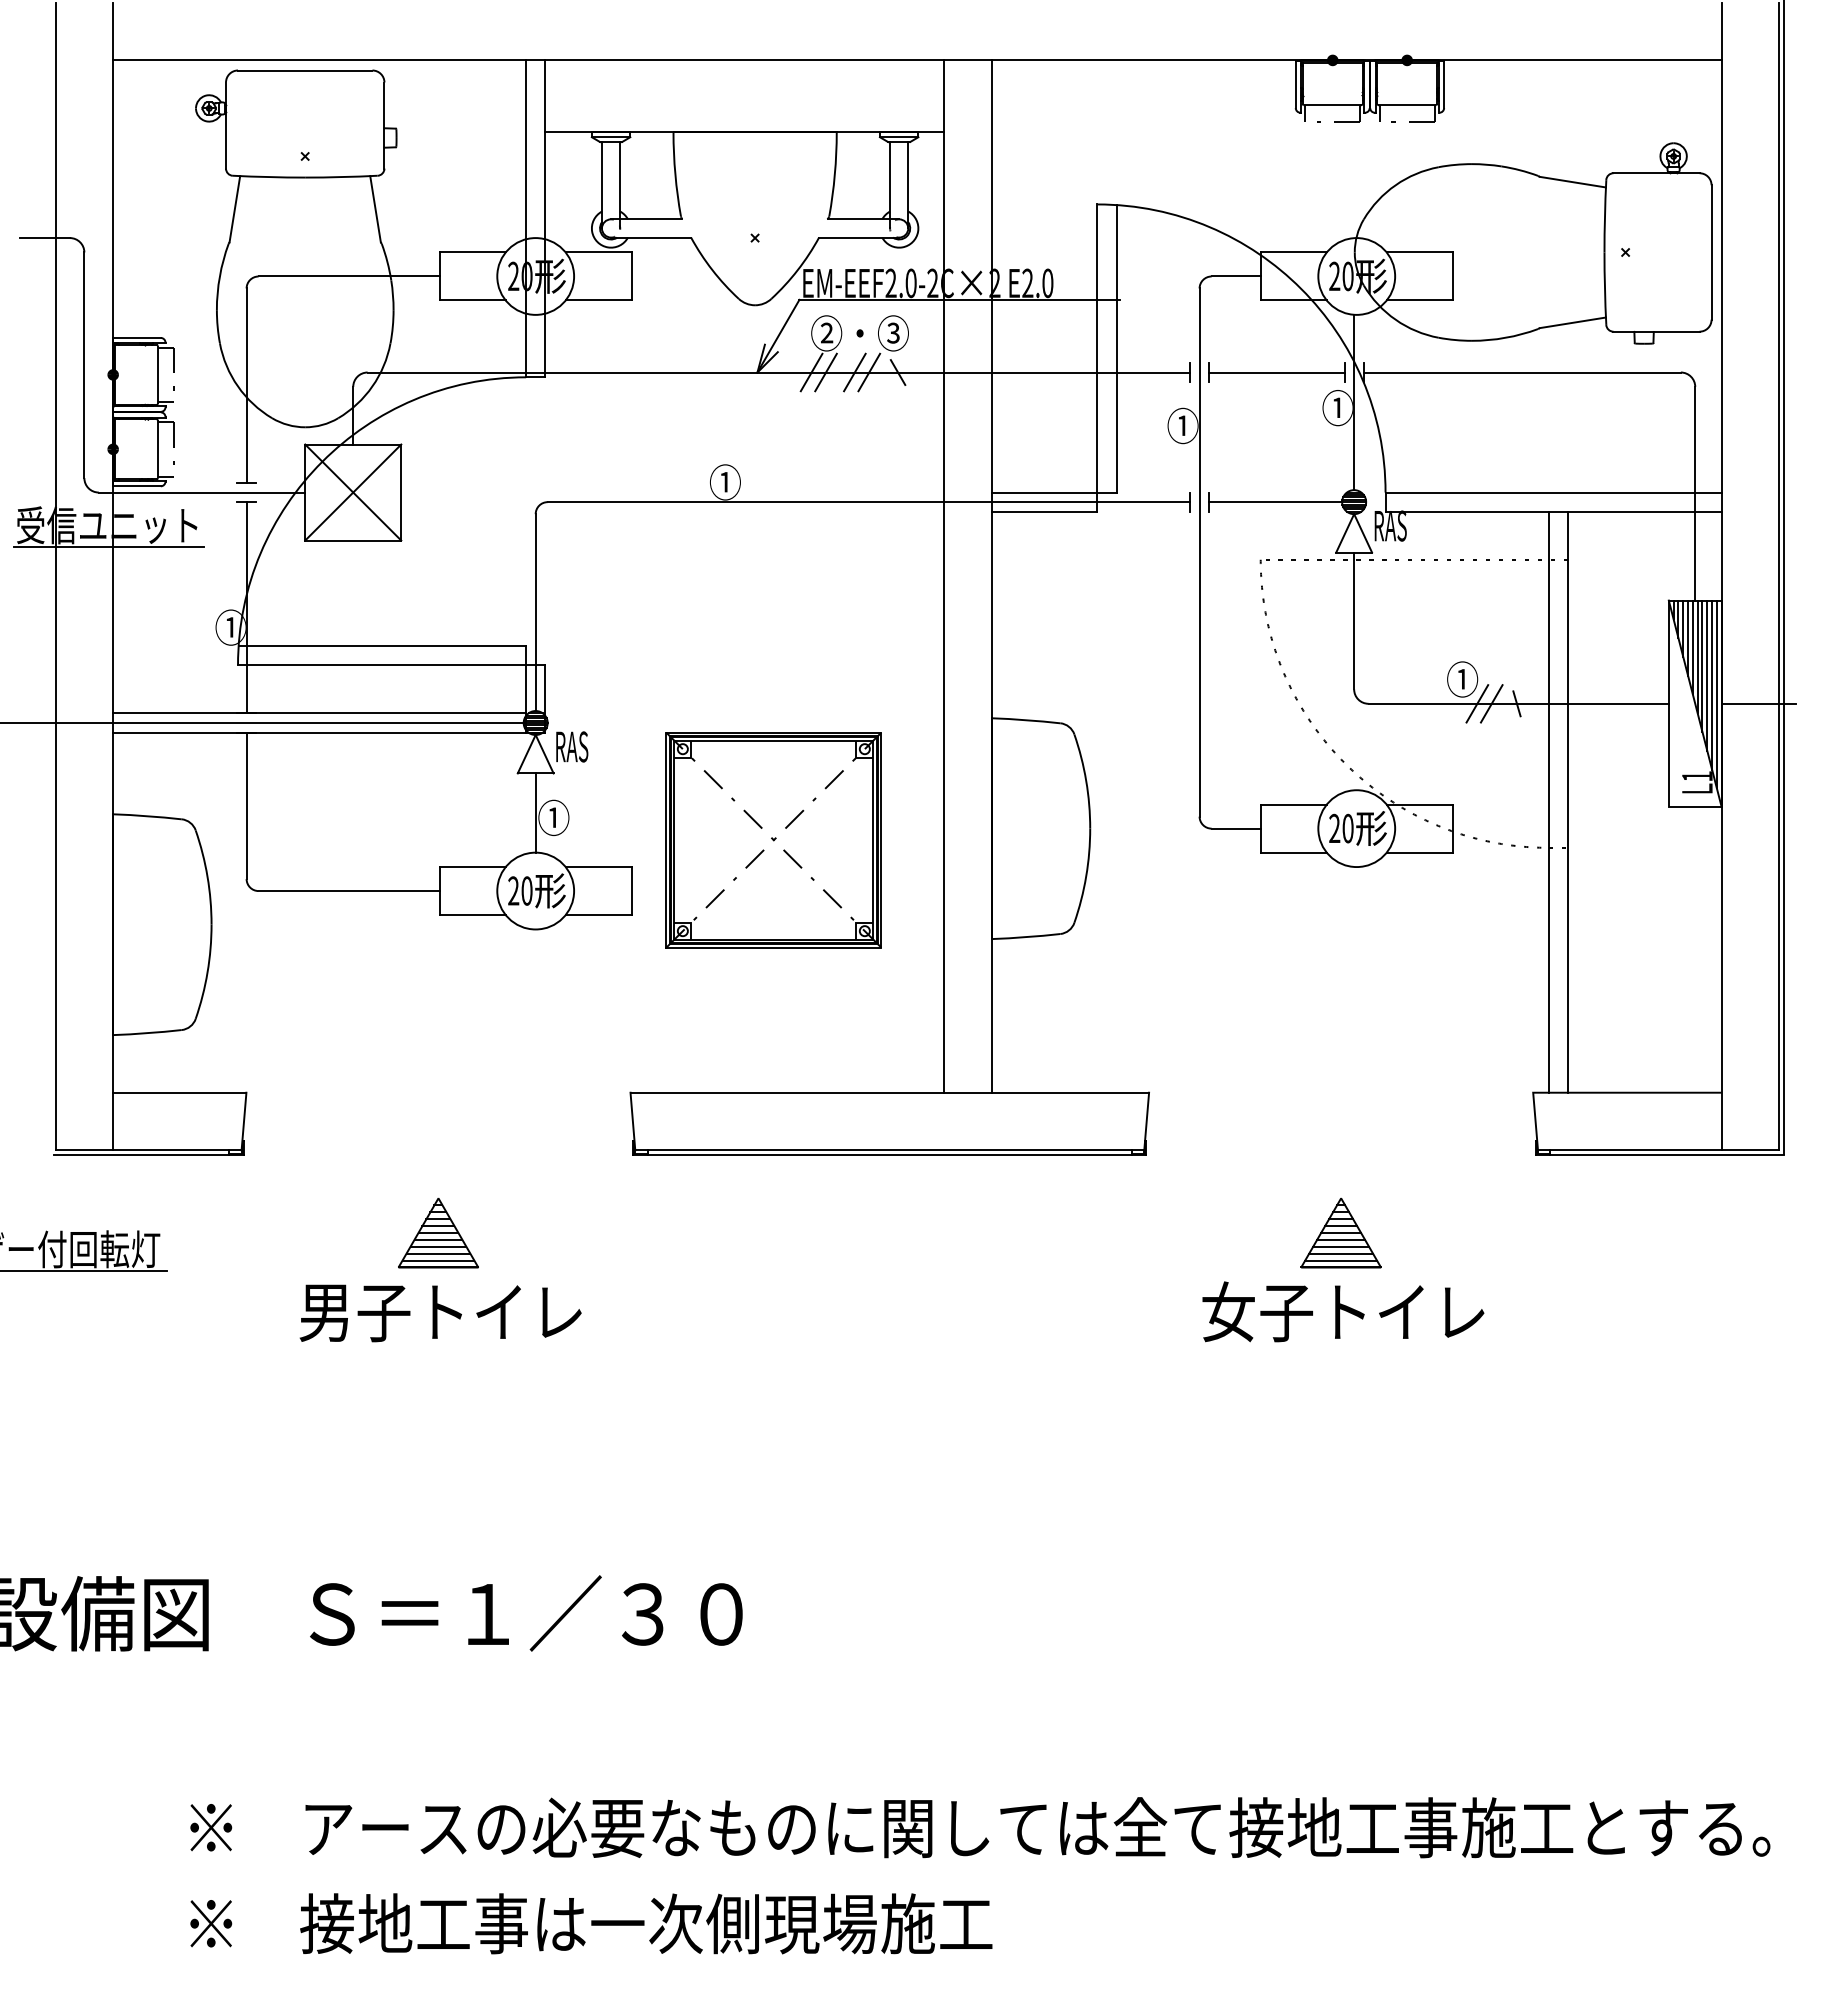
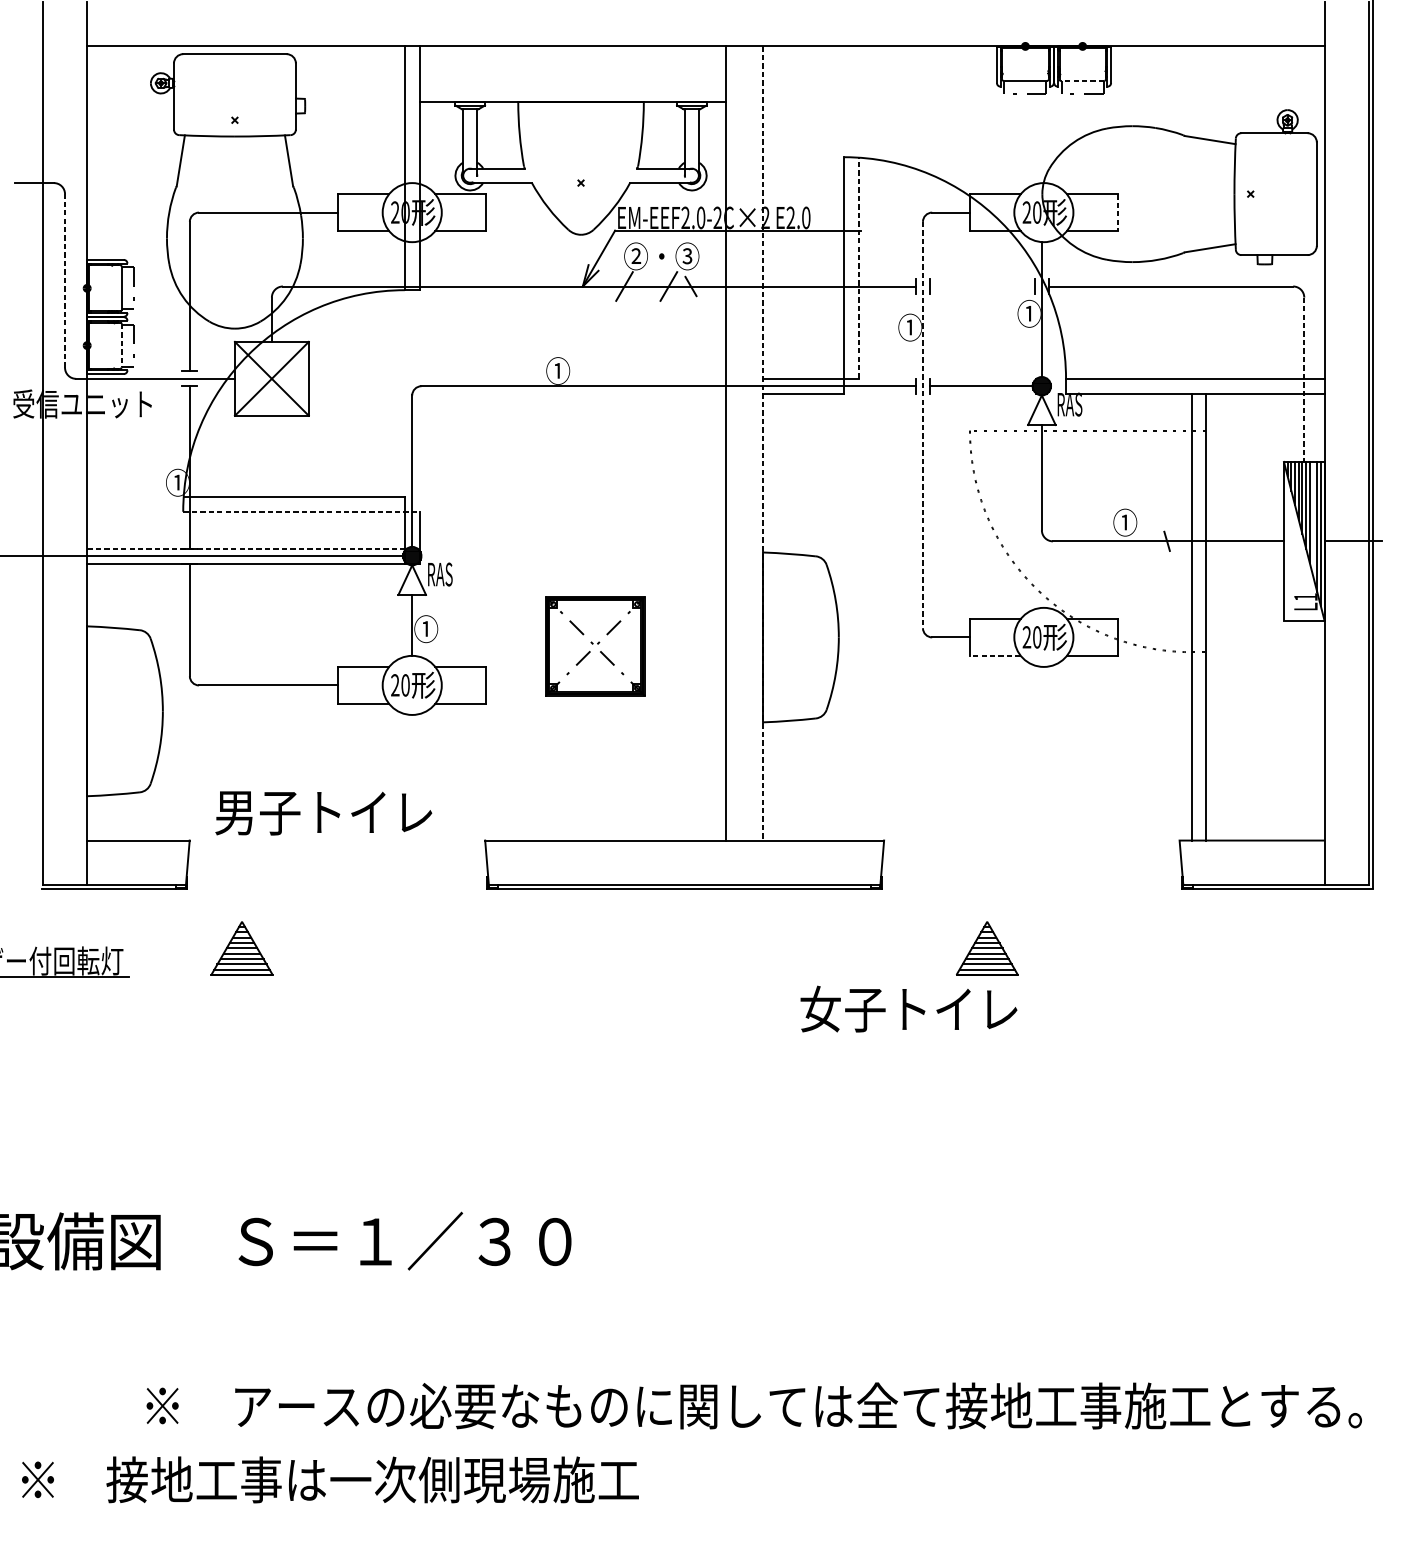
line: (1406, 105) -> (1082, 81), solid -> dashed
line: (1452, 276) -> (1117, 212), solid -> dashed
line: (1116, 348) -> (859, 268), solid -> dashed
line: (84, 365) -> (65, 281), solid -> dashed
line: (825, 372) -> (635, 286), removed
line: (854, 372) -> (657, 286), removed
line: (1276, 372) -> (982, 286), removed
line: (157, 449) -> (121, 345), solid -> dashed
line: (1695, 493) -> (1304, 379), solid -> dashed
line: (108, 546) -> (83, 420), removed
line: (1199, 553) -> (922, 425), solid -> dashed
line: (991, 577) -> (762, 444), solid -> dashed
line: (391, 665) -> (301, 511), solid -> dashed
line: (1707, 675) -> (1313, 519), removed
line: (1477, 703) -> (1136, 541), removed
line: (1491, 703) -> (1147, 541), removed
line: (320, 713) -> (246, 548), solid -> dashed
part: (773, 840) -> (595, 646), size x0.6
line: (1293, 852) -> (995, 655), solid -> dashed
part: (438, 1232) -> (242, 948), moved
part: (1340, 1232) -> (986, 948), moved
text: (1343, 1311) -> (909, 1008), moved
text: (440, 1313) -> (323, 813), moved
text: (591, 1923) -> (330, 1479), moved

